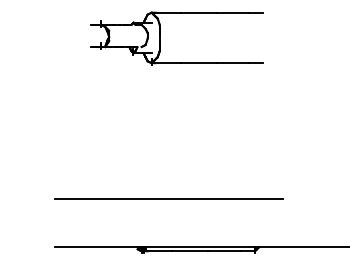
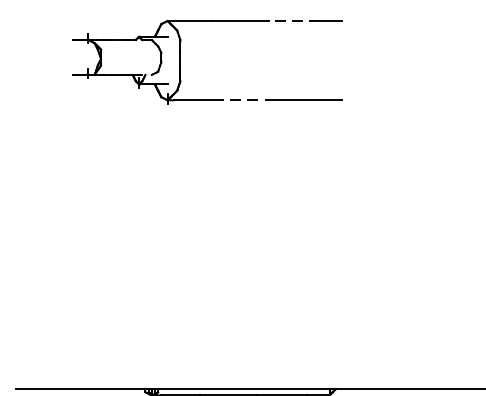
line: (232, 12) -> (294, 20), solid -> dashed
line: (199, 63) -> (242, 100), solid -> dashed
line: (168, 198) -> (194, 312), removed

